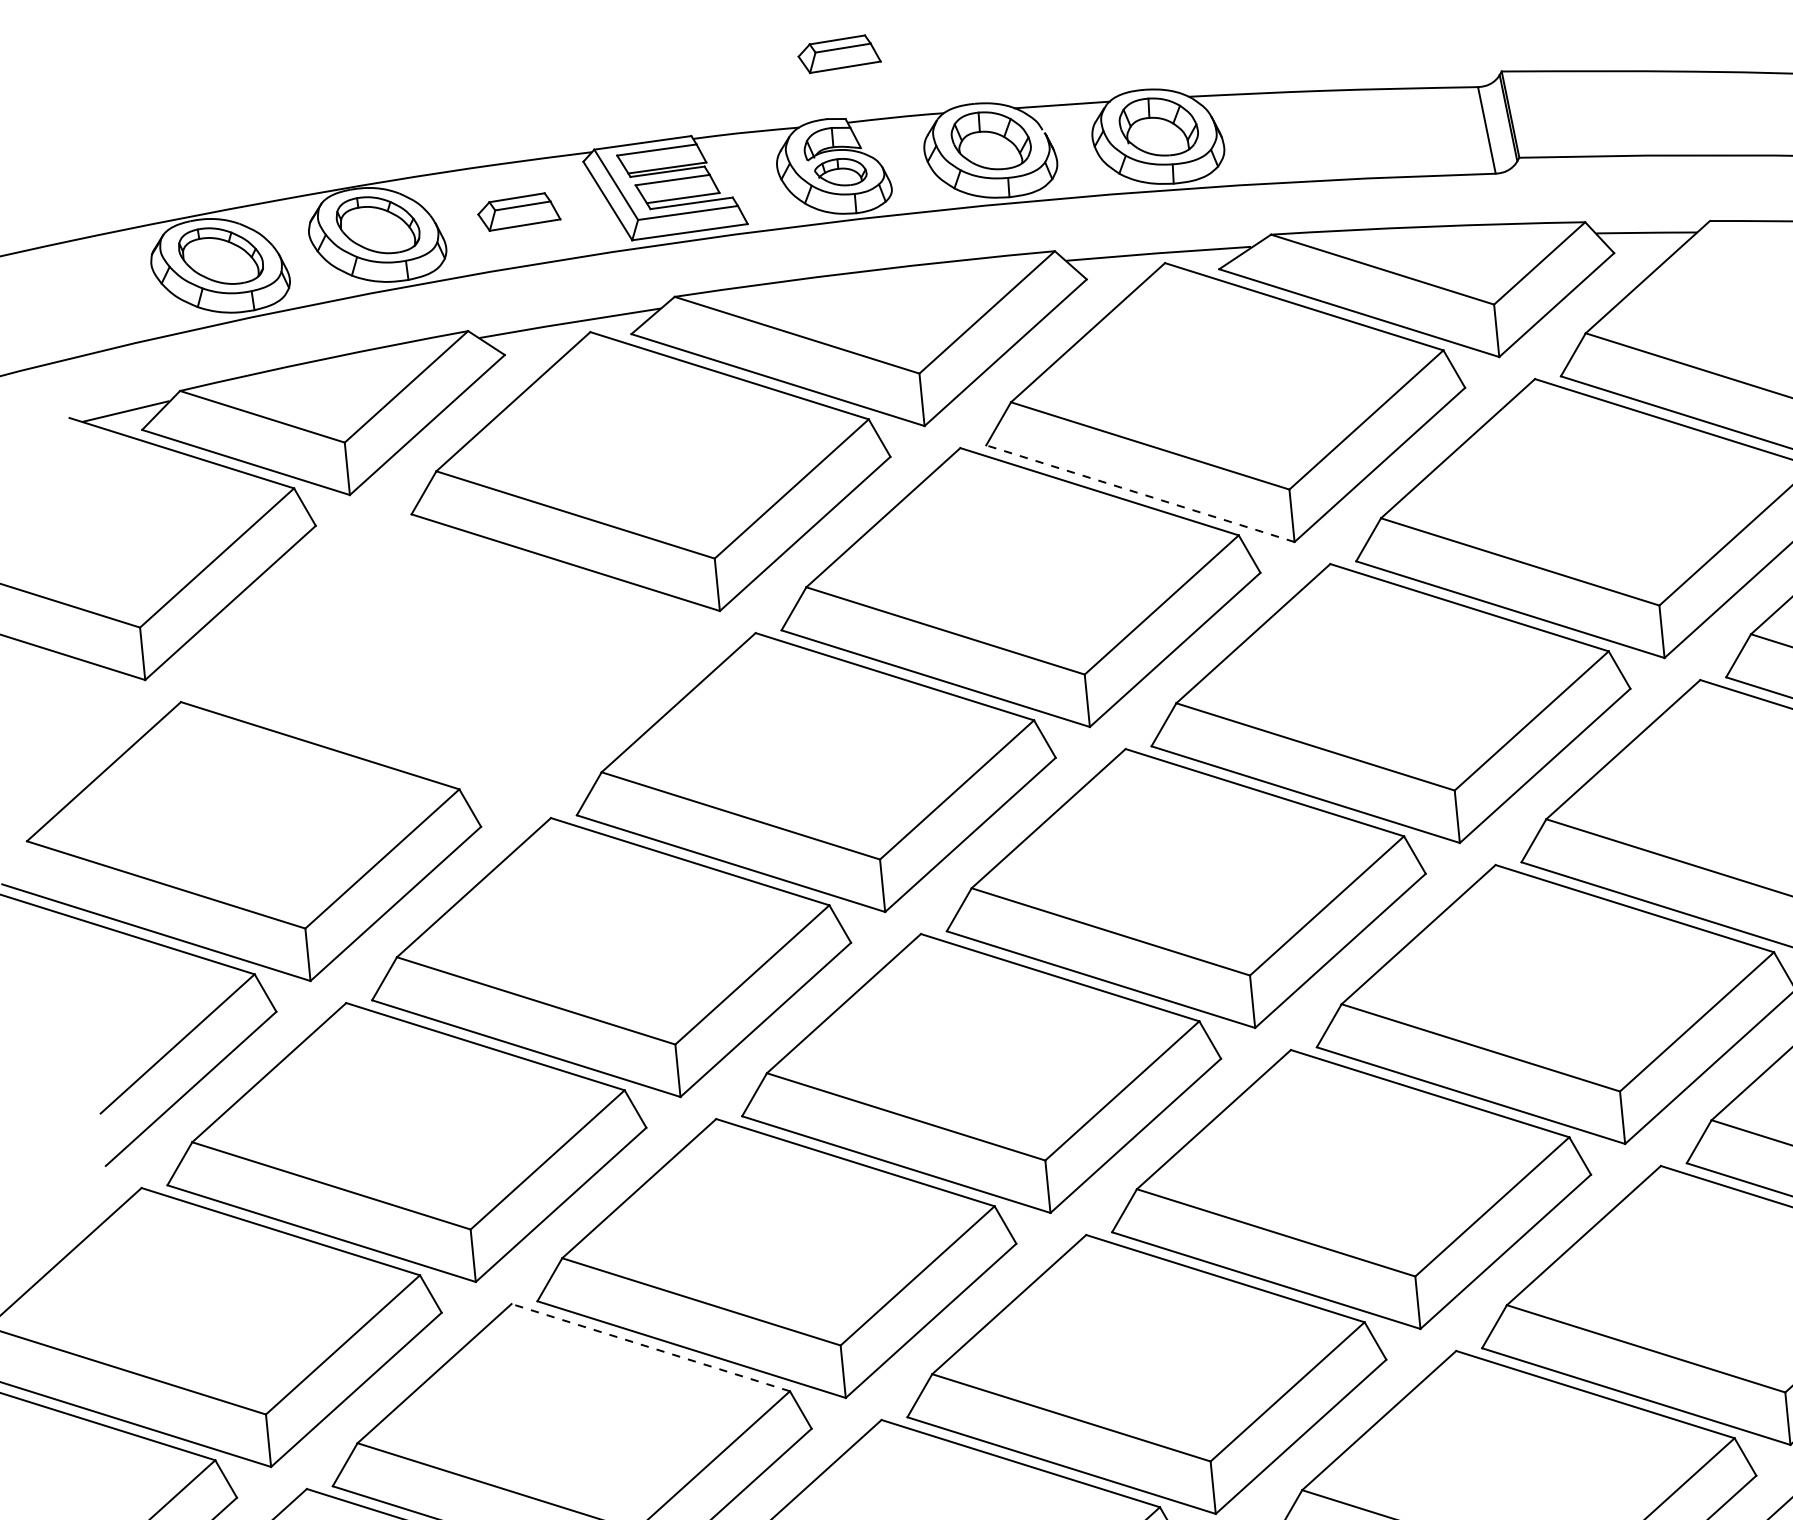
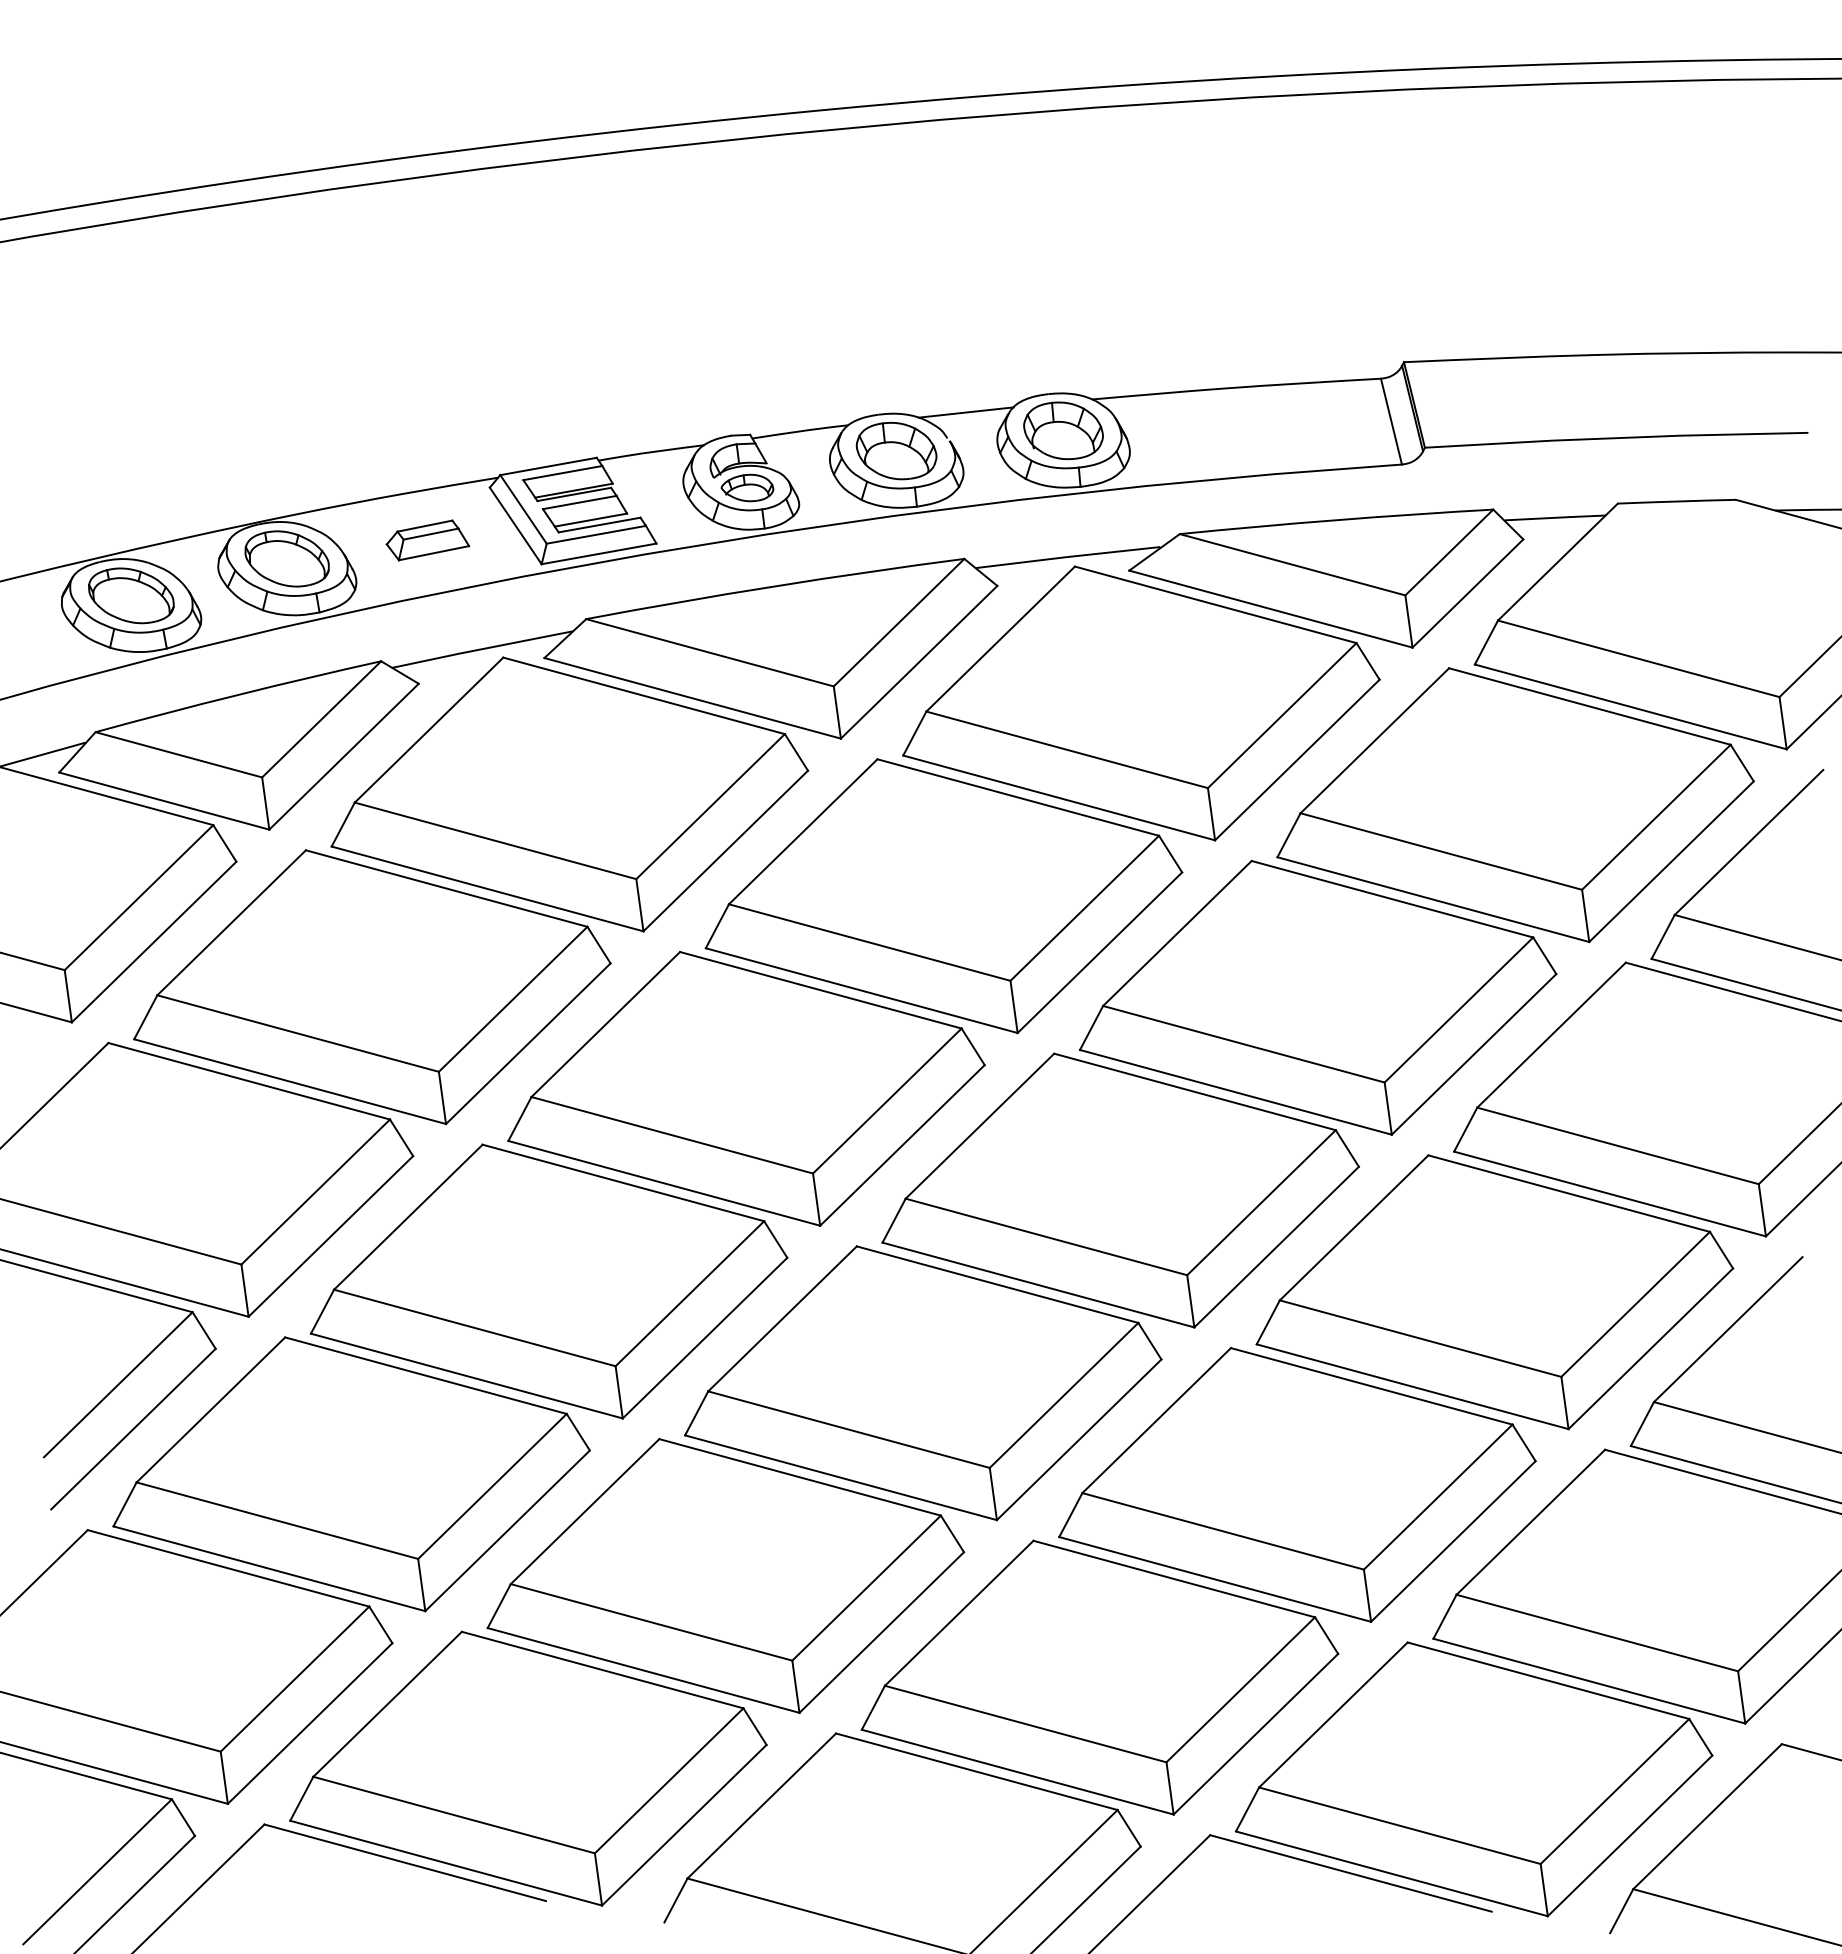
part: (839, 54) -> (741, 370), removed
line: (1140, 493) -> (1059, 797), dashed -> solid
part: (446, 656) -> (372, 987), added
line: (650, 1348) -> (602, 1670), dashed -> solid

